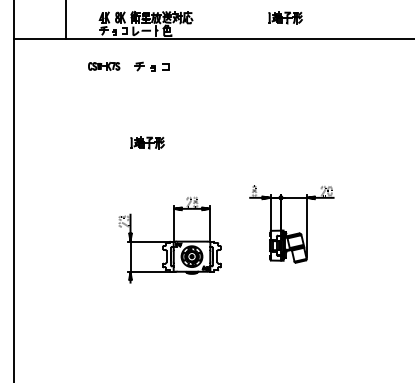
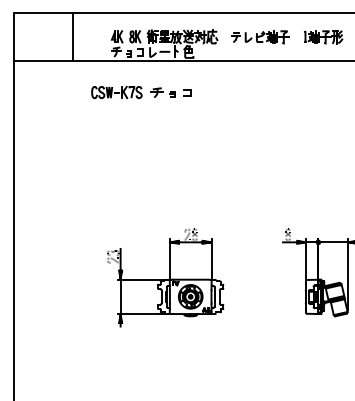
part: (229, 17) -> (259, 36), added
part: (103, 66) -> (116, 92), size x1.43
part: (147, 142) -> (166, 179), removed
part: (169, 239) -> (165, 277), moved

